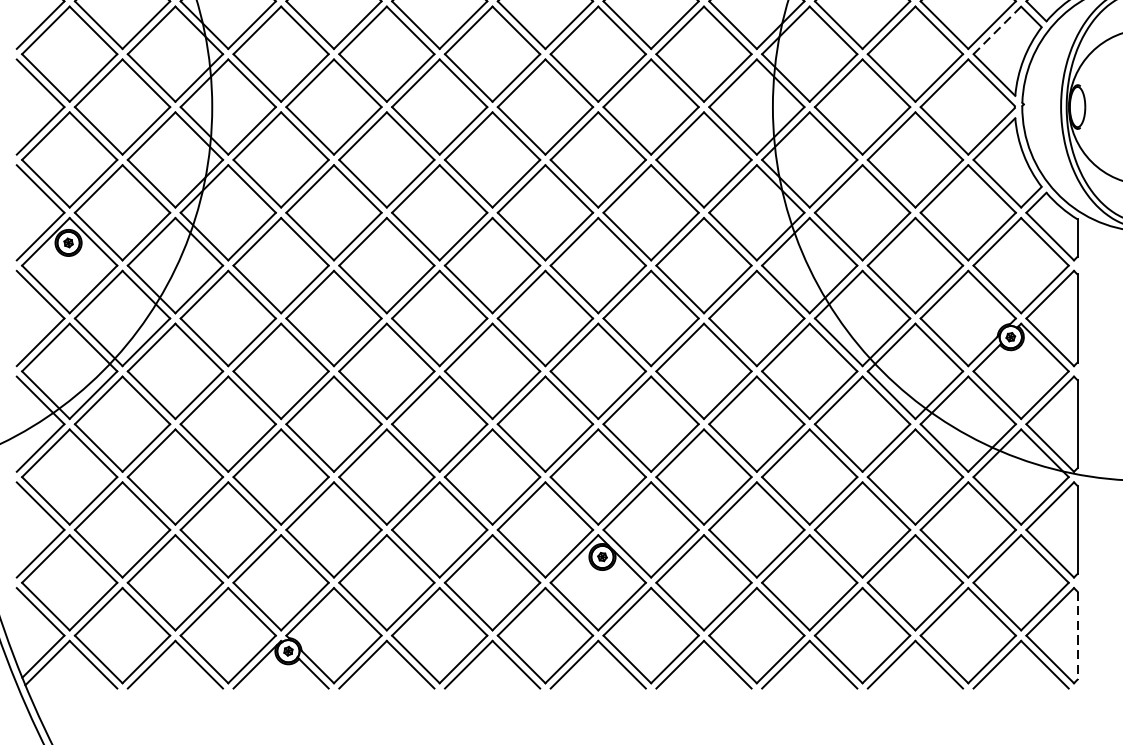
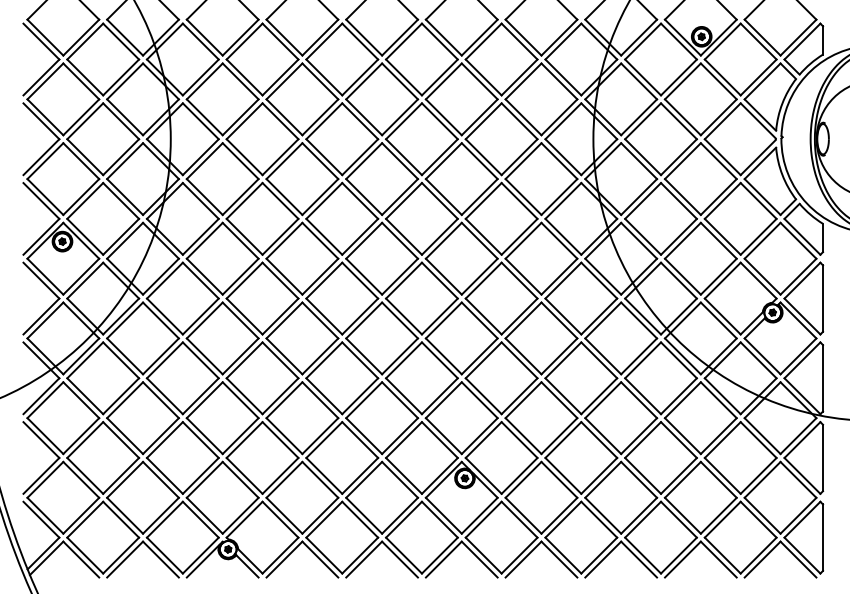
line: (997, 30) -> (762, 81), dashed -> solid
line: (1078, 636) -> (823, 538), dashed -> solid

